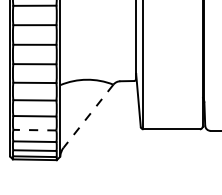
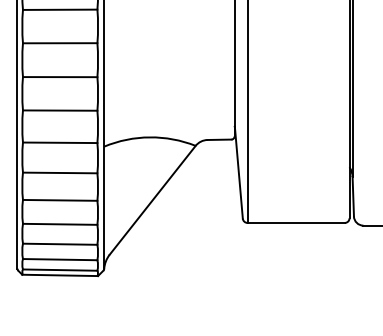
line: (88, 116) -> (152, 200), dashed -> solid
line: (34, 130) -> (59, 224), dashed -> solid

